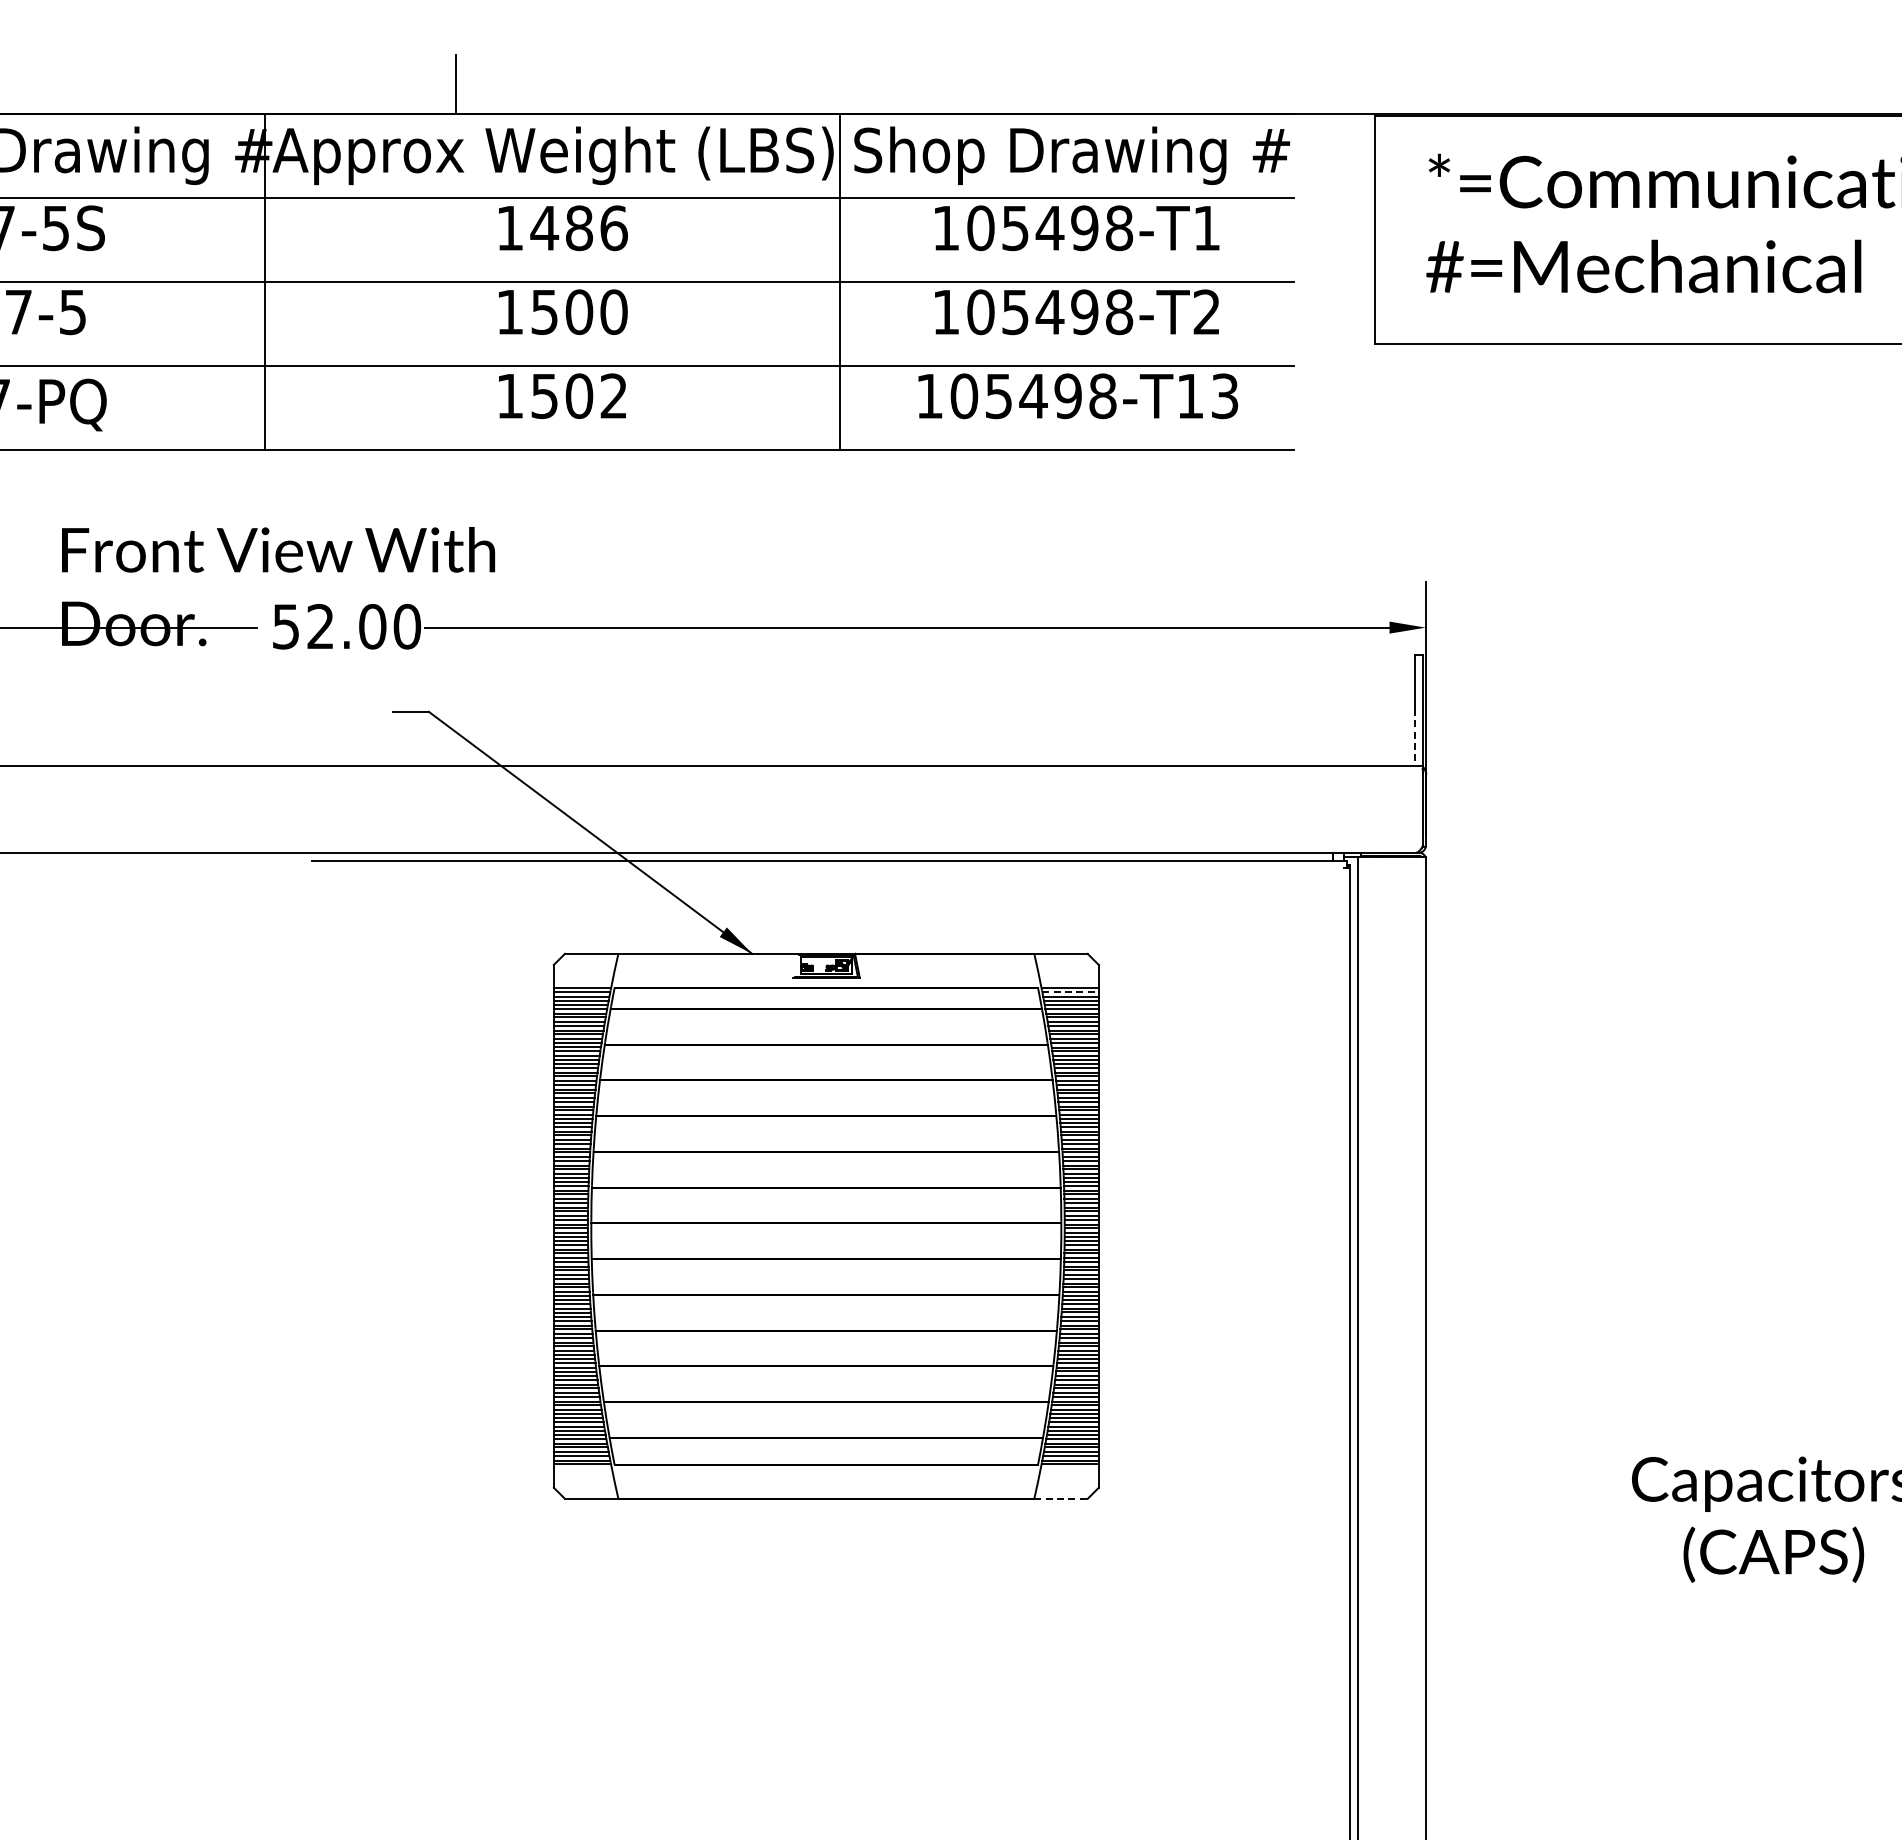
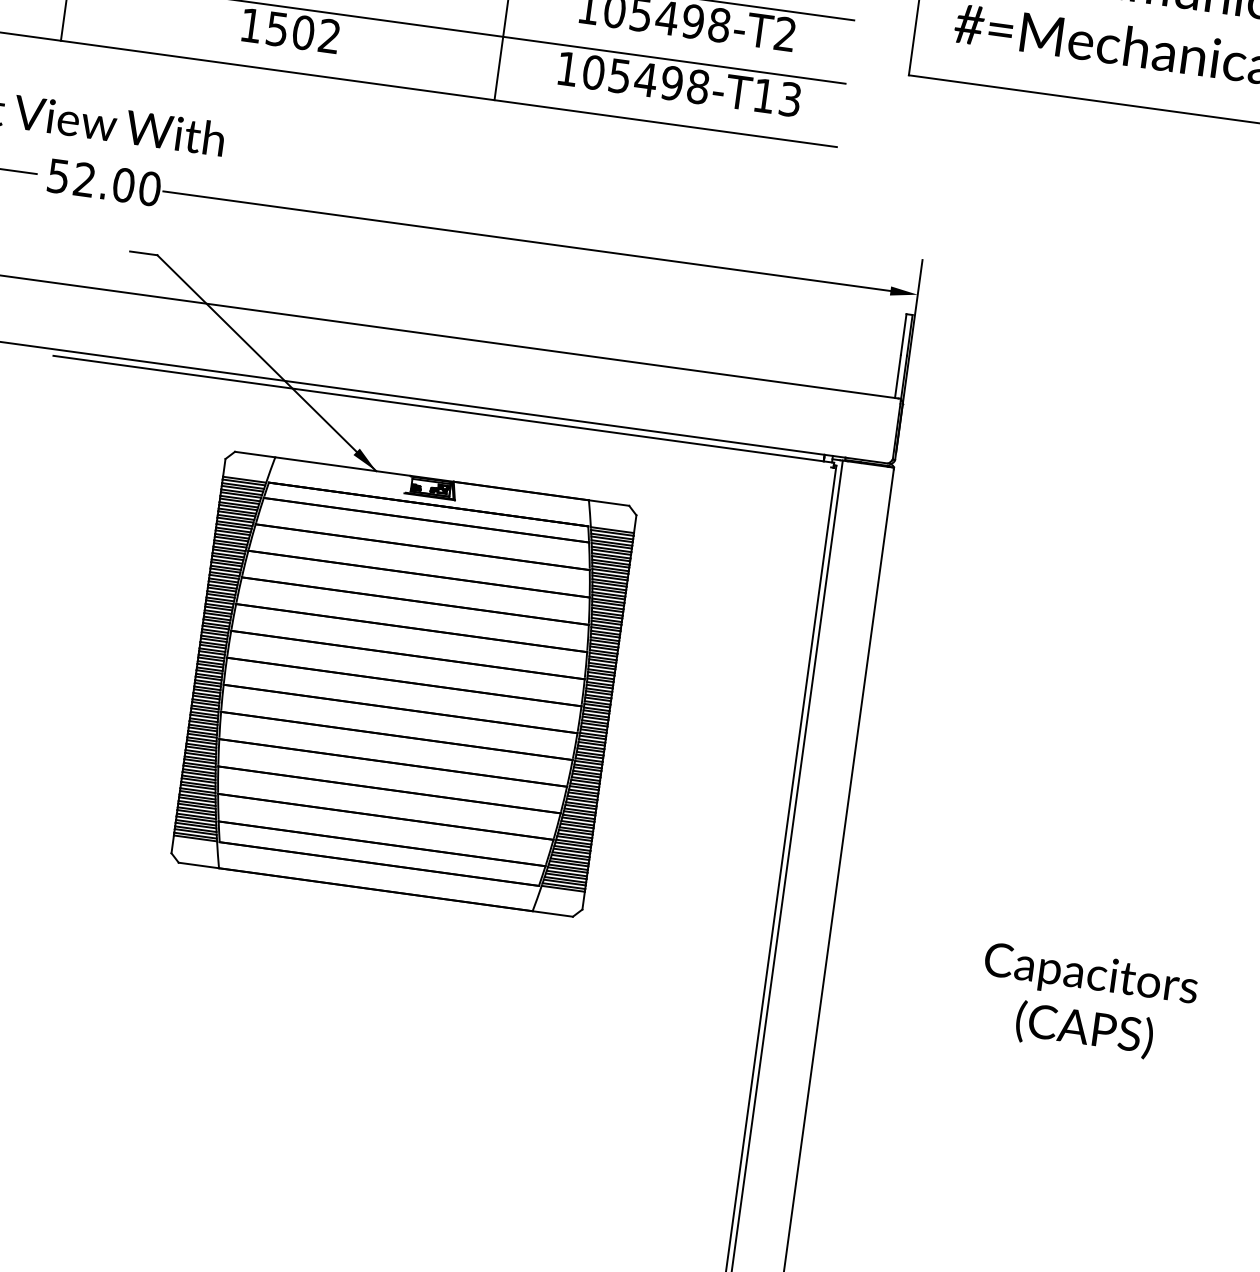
line: (1414, 737) -> (897, 376), dashed -> solid
line: (1071, 992) -> (612, 533), dashed -> solid
line: (1061, 1498) -> (553, 913), dashed -> solid

